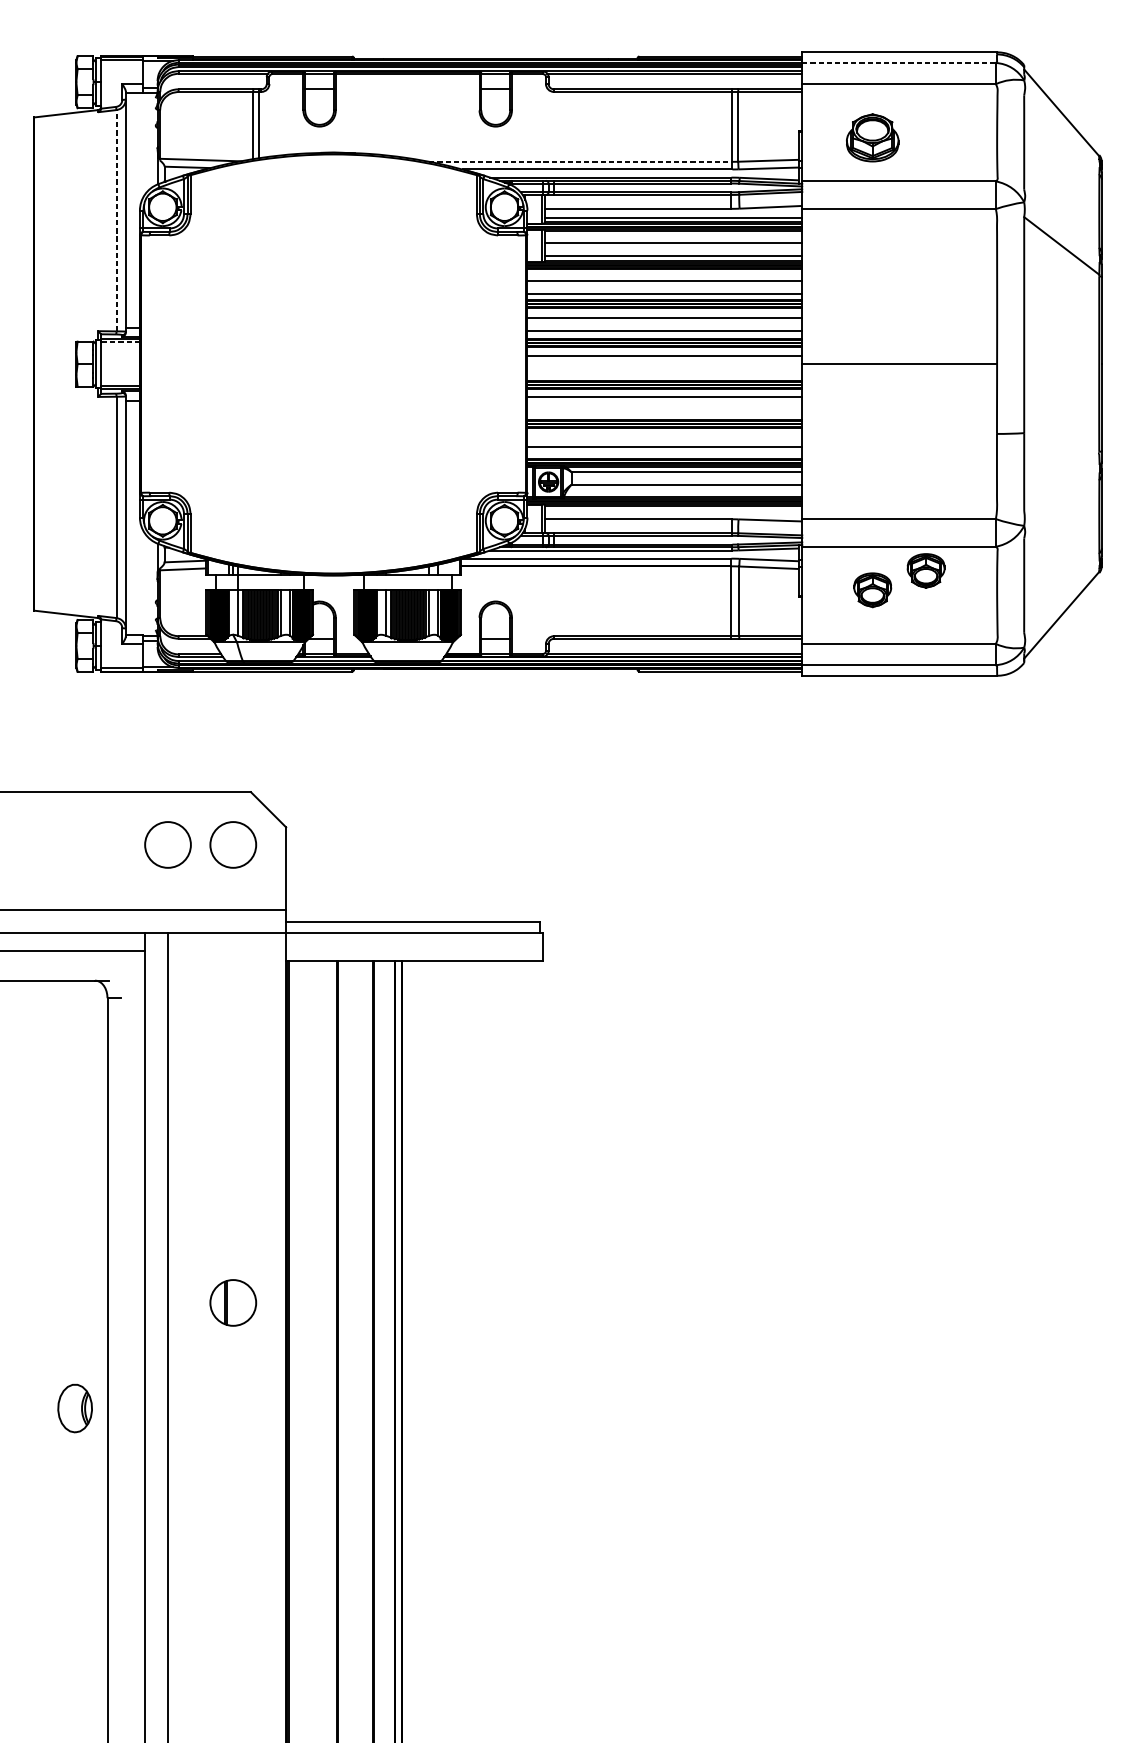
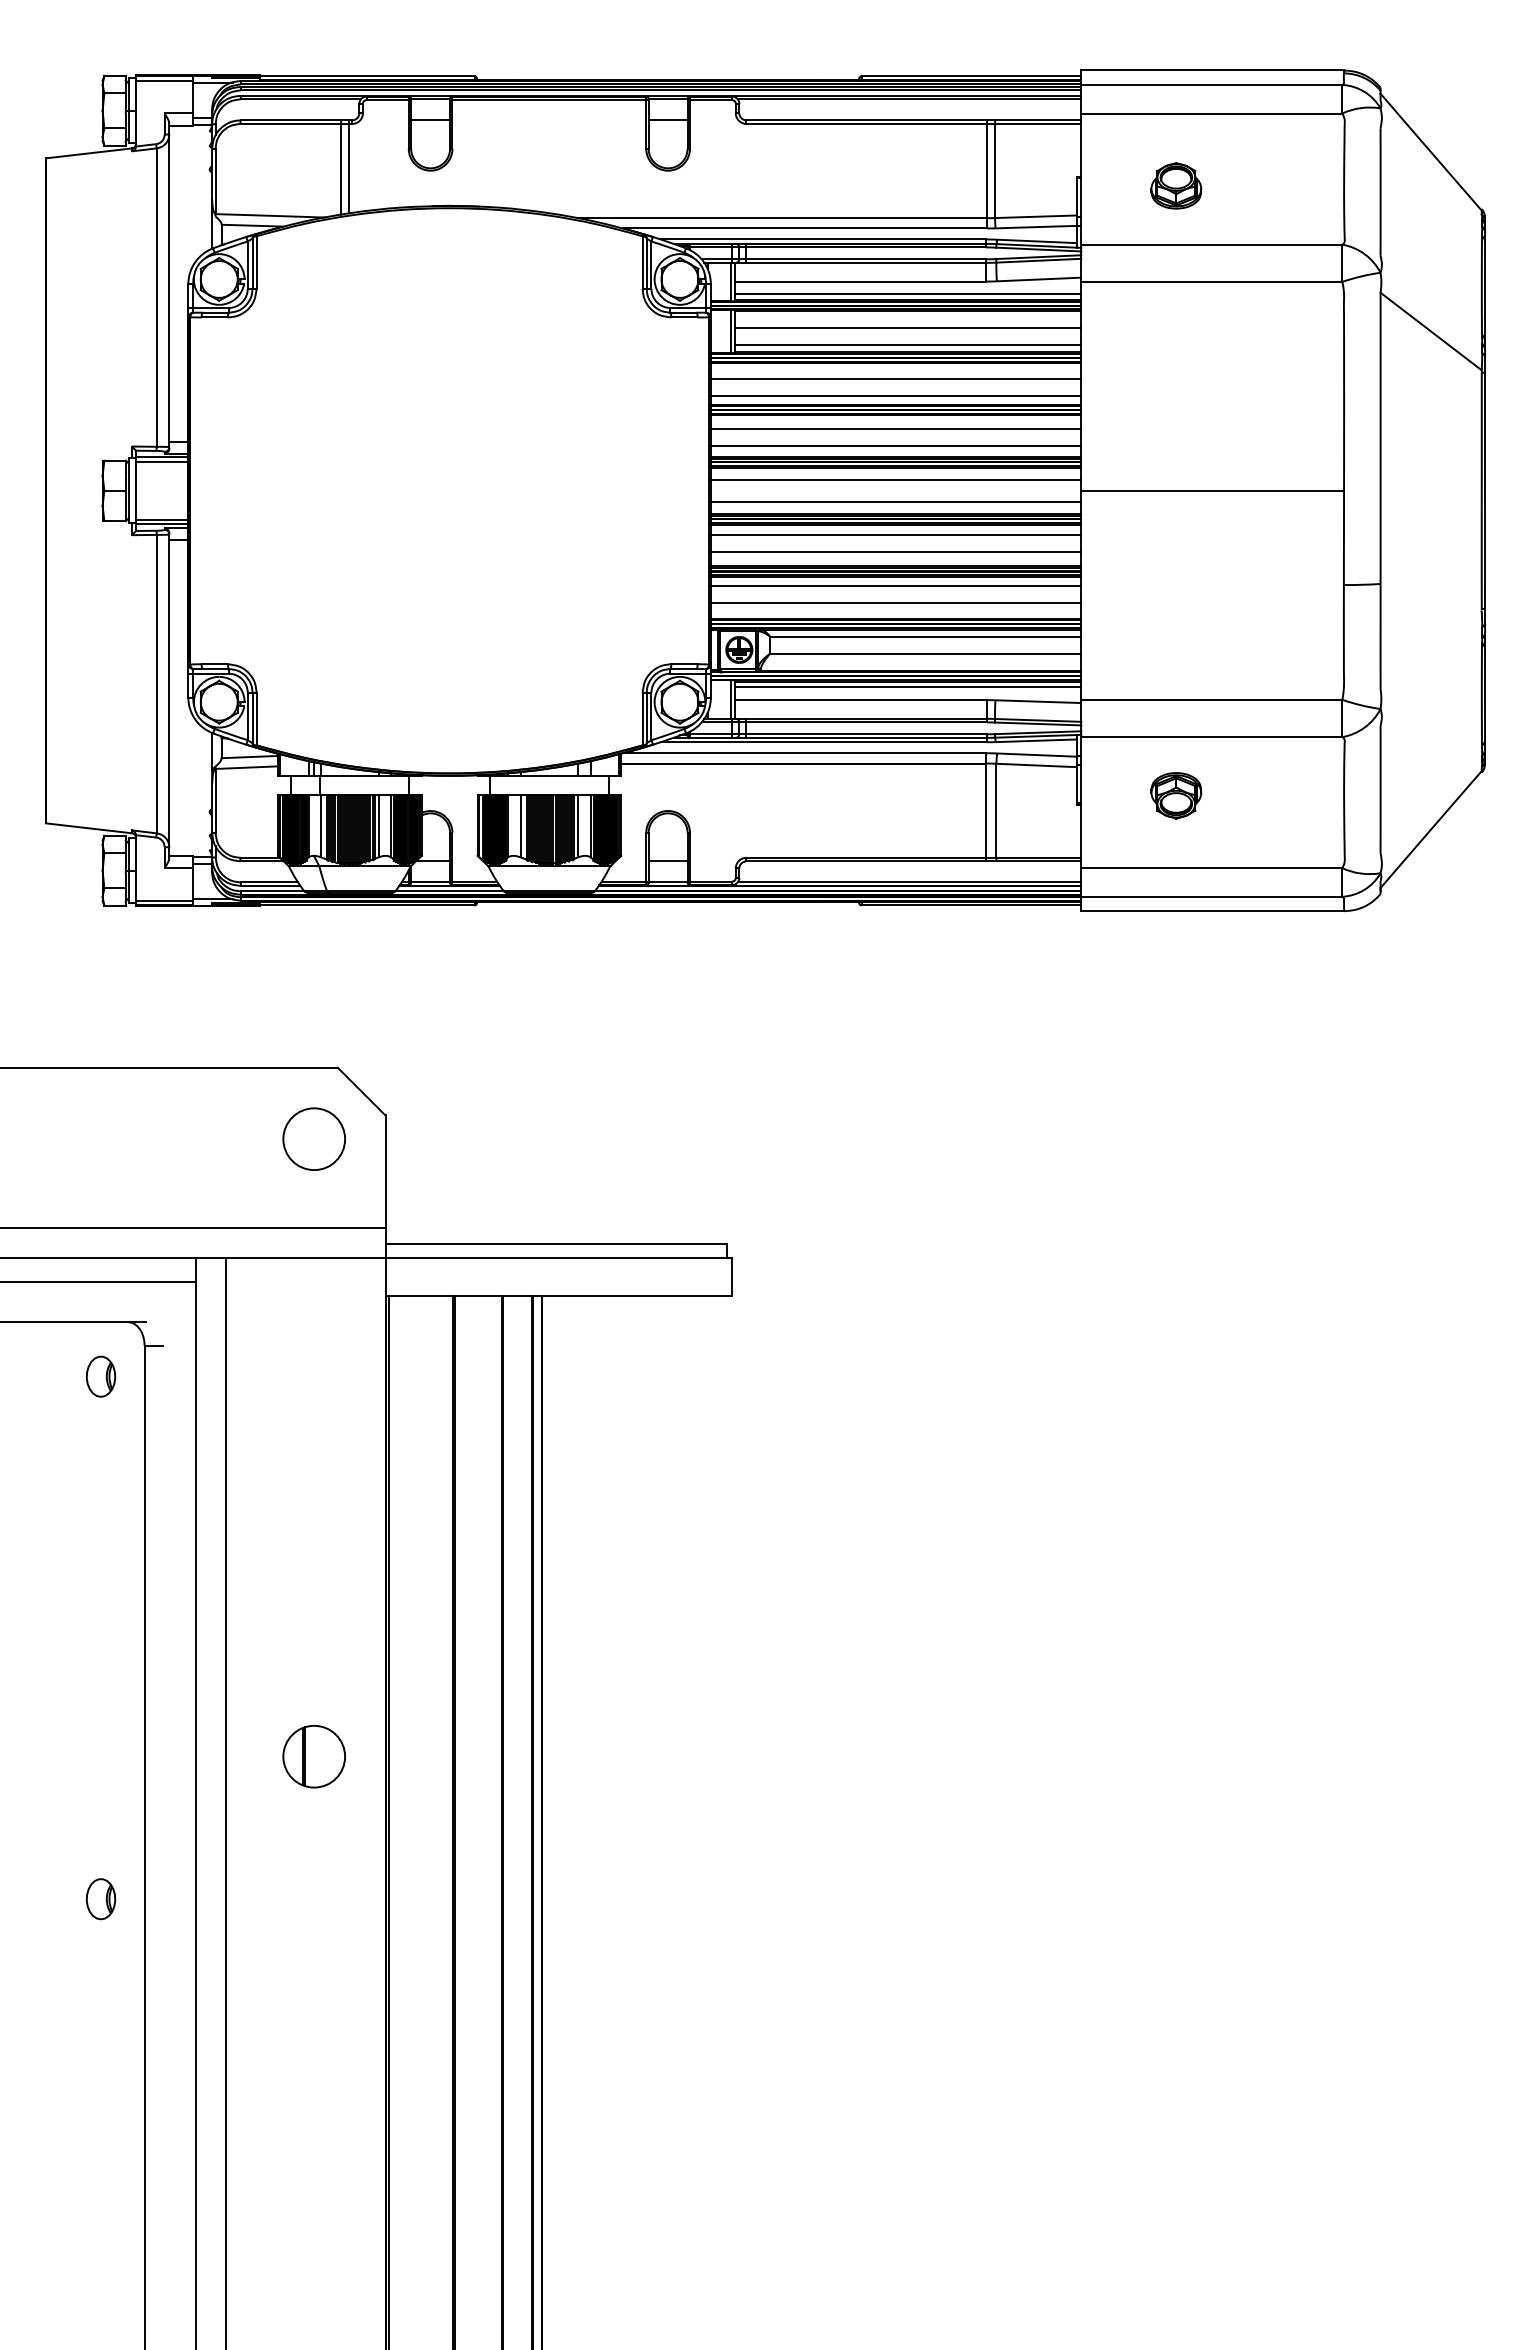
line: (898, 62) -> (1211, 84), dashed -> solid
part: (872, 137) -> (1176, 185), size x0.71
line: (581, 162) -> (783, 218), dashed -> solid
line: (116, 220) -> (156, 297), dashed -> solid
line: (120, 342) -> (161, 461), dashed -> solid
line: (664, 371) -> (895, 501), added
line: (664, 409) -> (895, 552), added
line: (664, 434) -> (895, 585), added
line: (673, 509) -> (907, 687), added
part: (926, 570) -> (1248, 769), removed
circle: (167, 844) -> (225, 1138), removed
part: (74, 1020) -> (100, 1376), added
part: (74, 1408) -> (100, 1899), size x0.62

